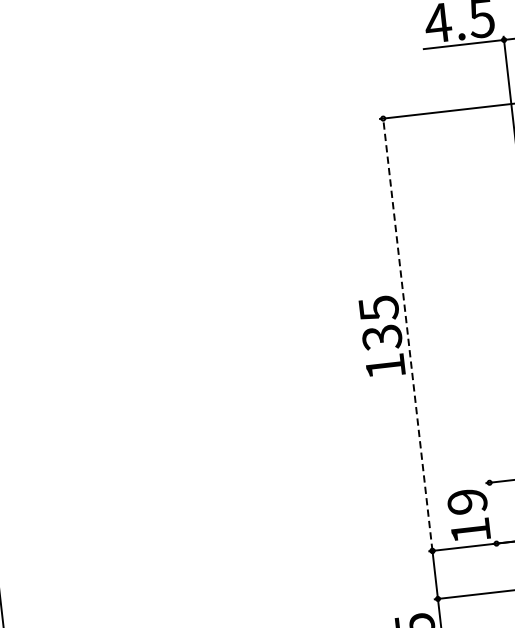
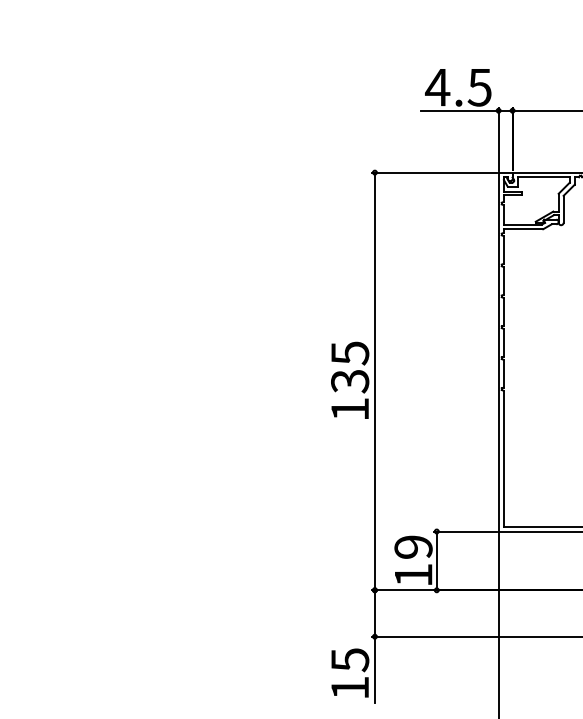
line: (407, 334) -> (374, 381), dashed -> solid
line: (492, 512) -> (436, 560), added

